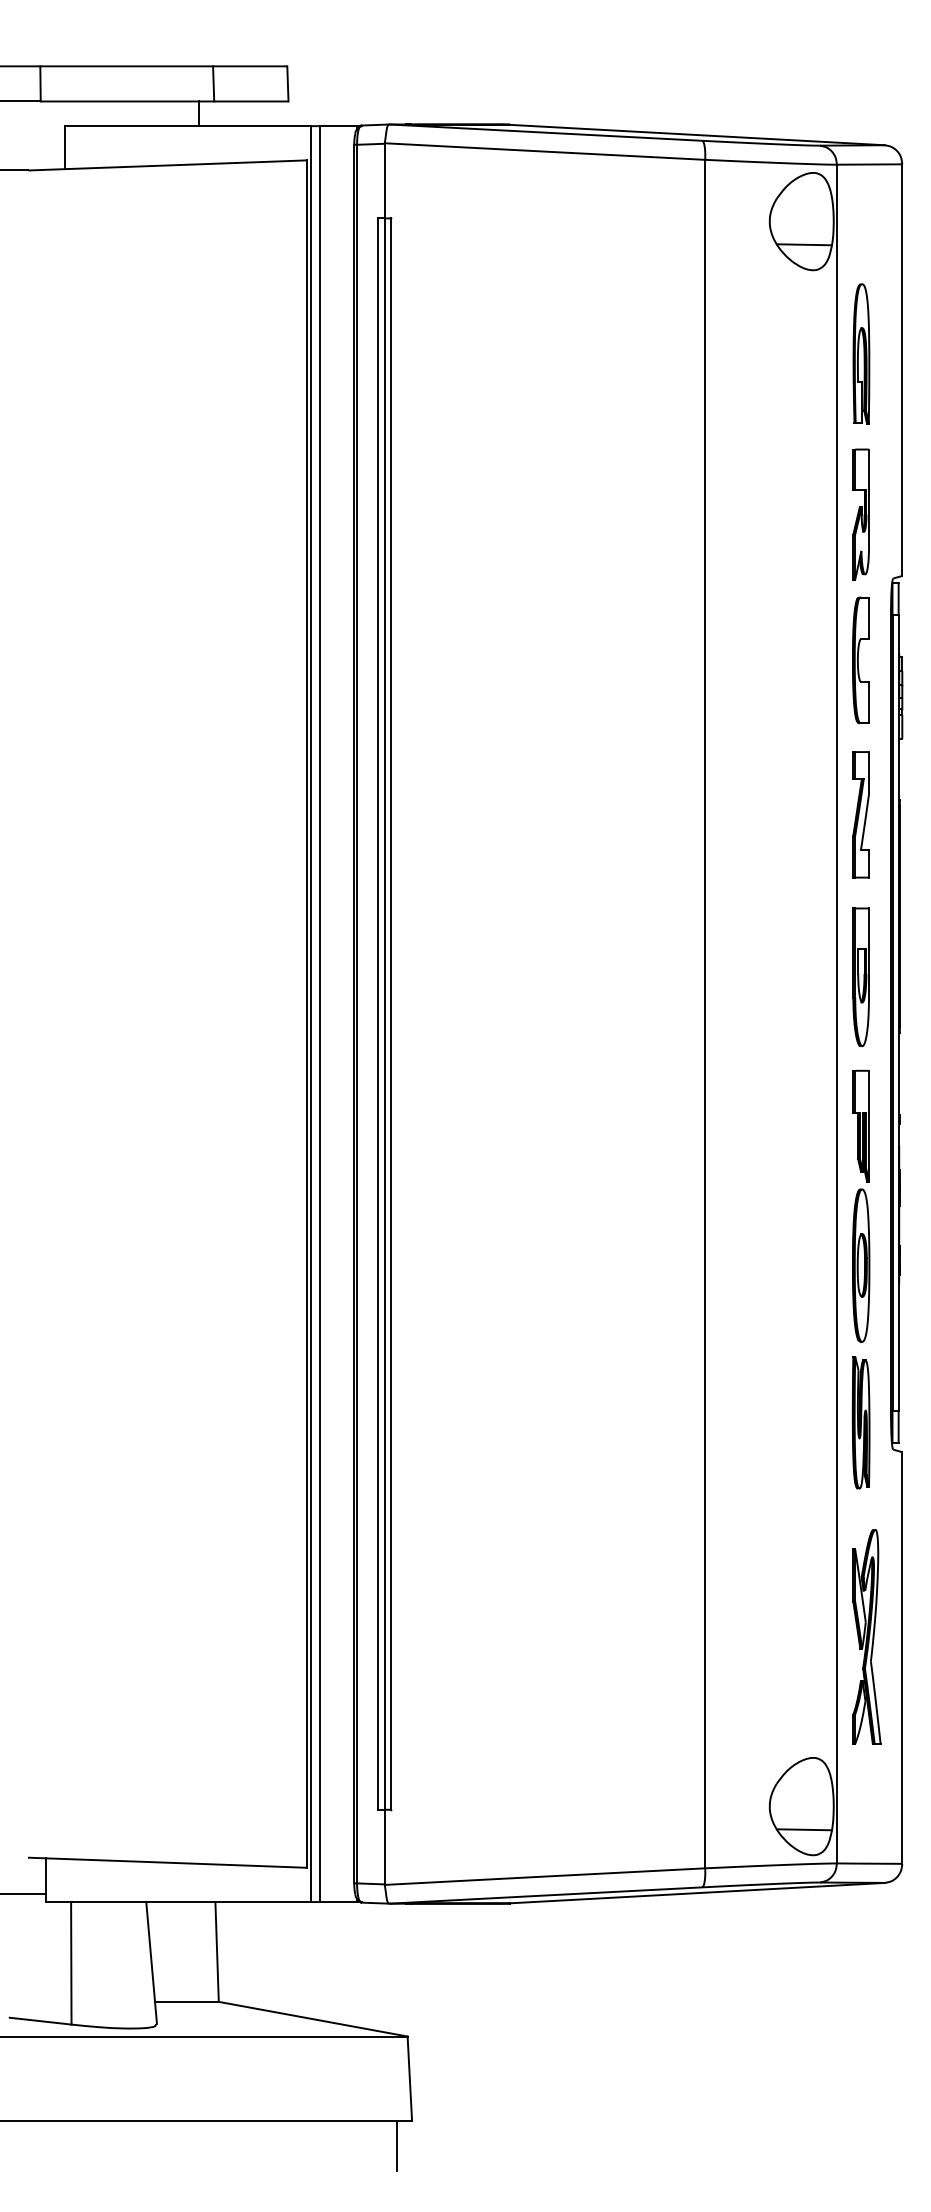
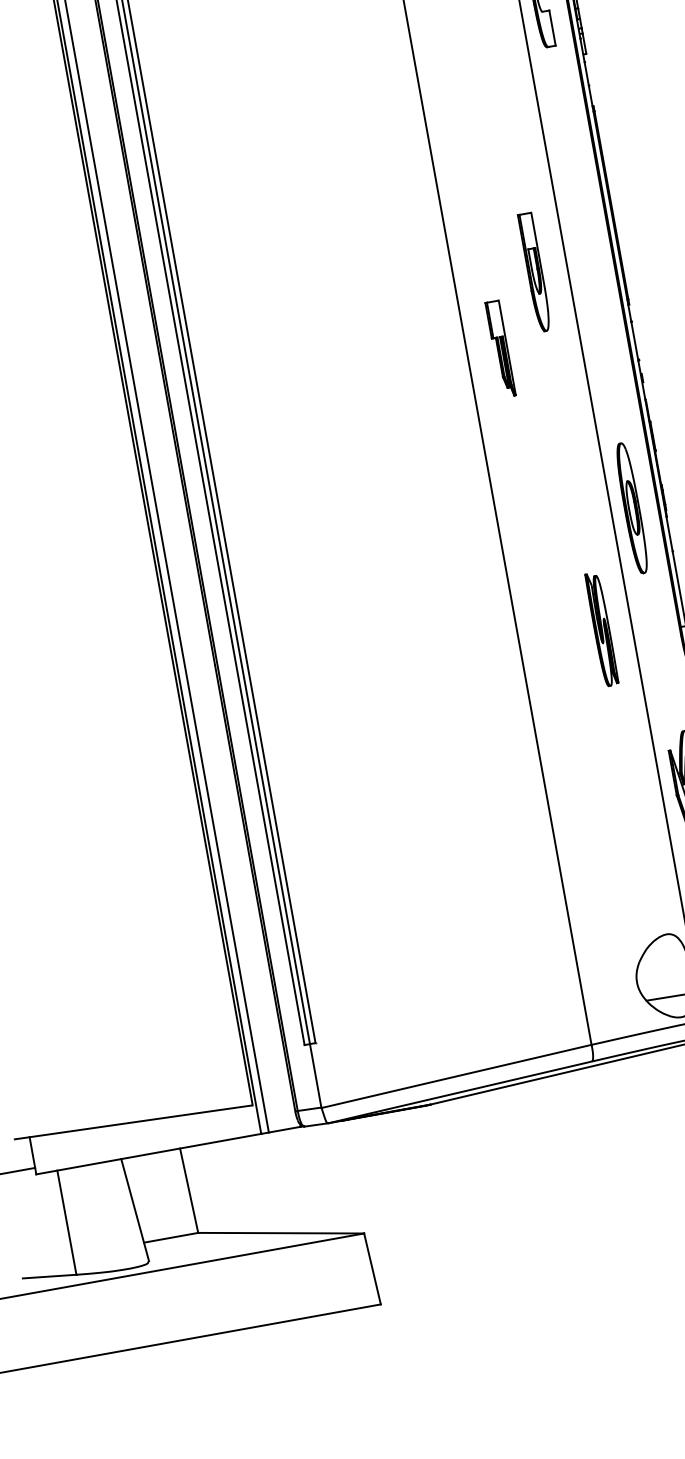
part: (860, 814) -> (562, 124), removed
part: (860, 977) -> (534, 272), moved
part: (860, 1125) -> (499, 348), moved
part: (860, 1422) -> (601, 629), moved
line: (396, 2145) -> (371, 1327), removed

